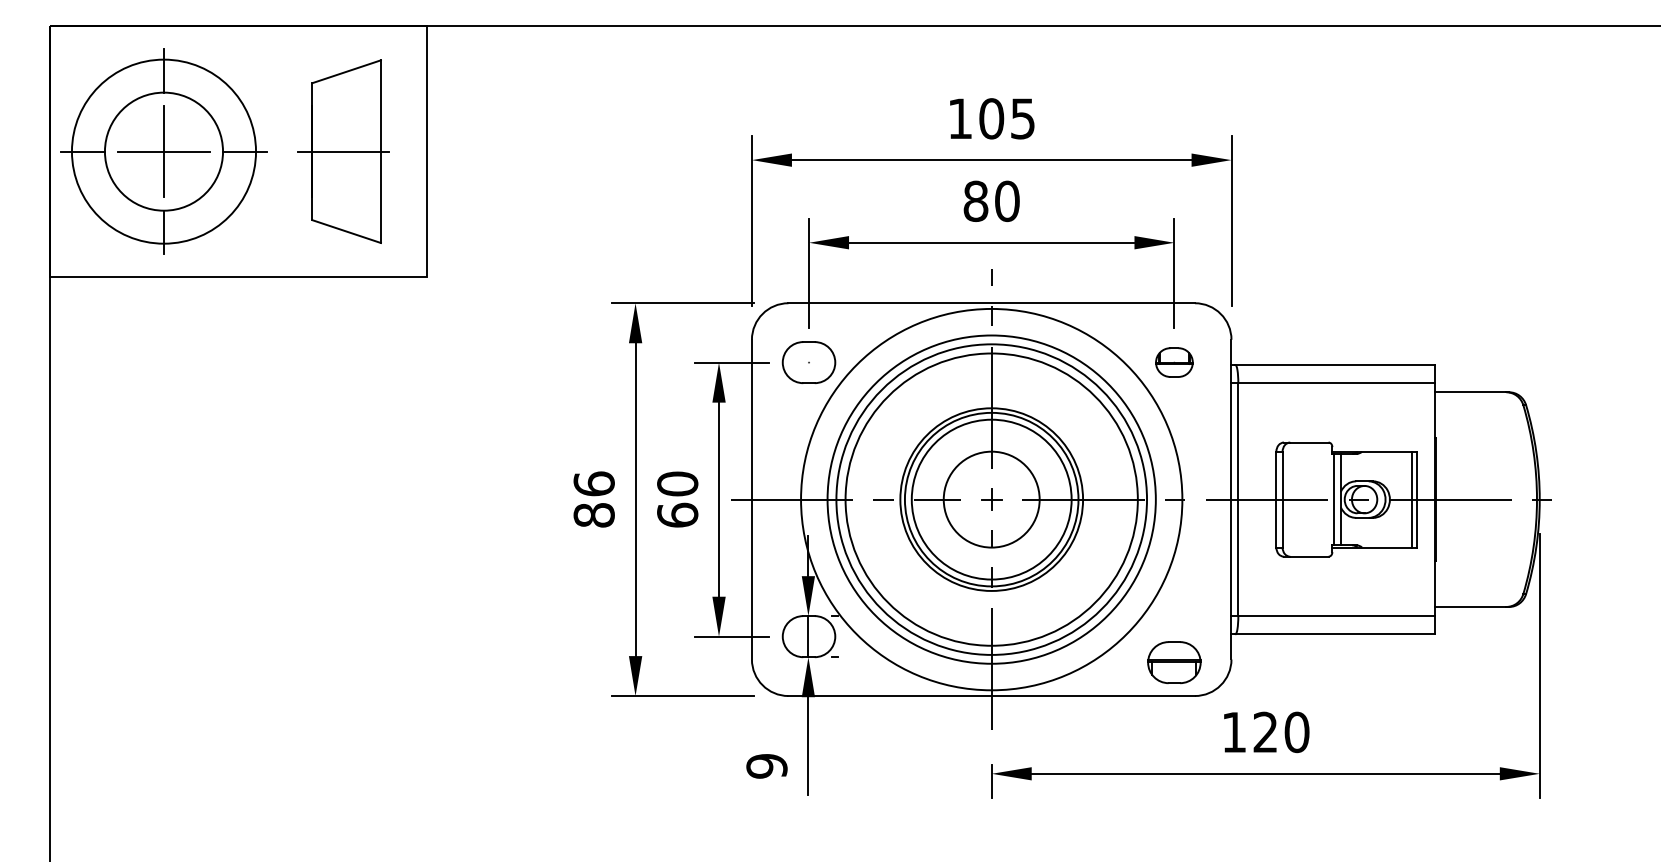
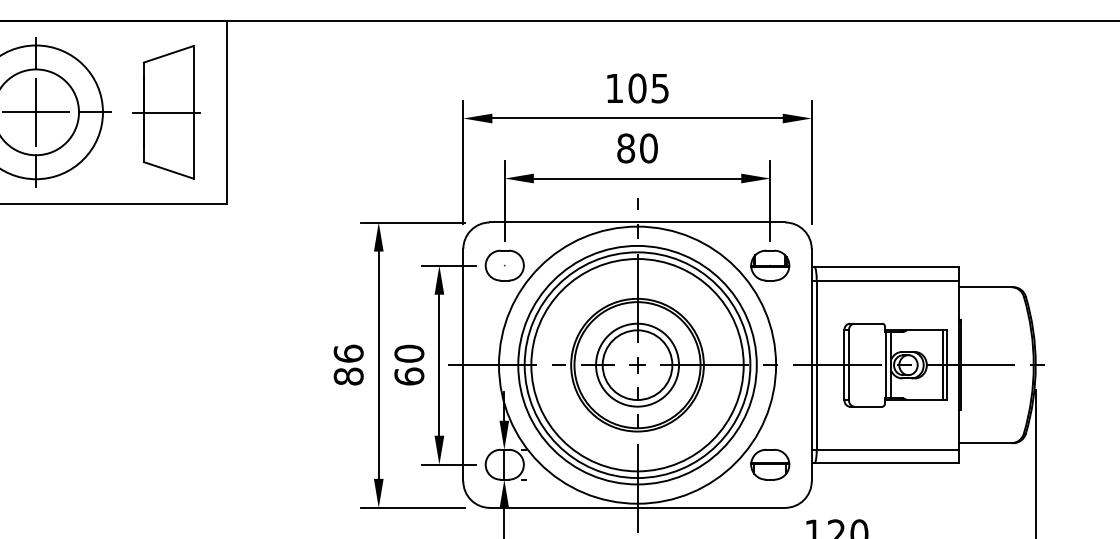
part: (1174, 362) -> (770, 265), size x1.43
circle: (991, 499) -> (637, 365), size x0.71
part: (1174, 662) -> (770, 464), moved

